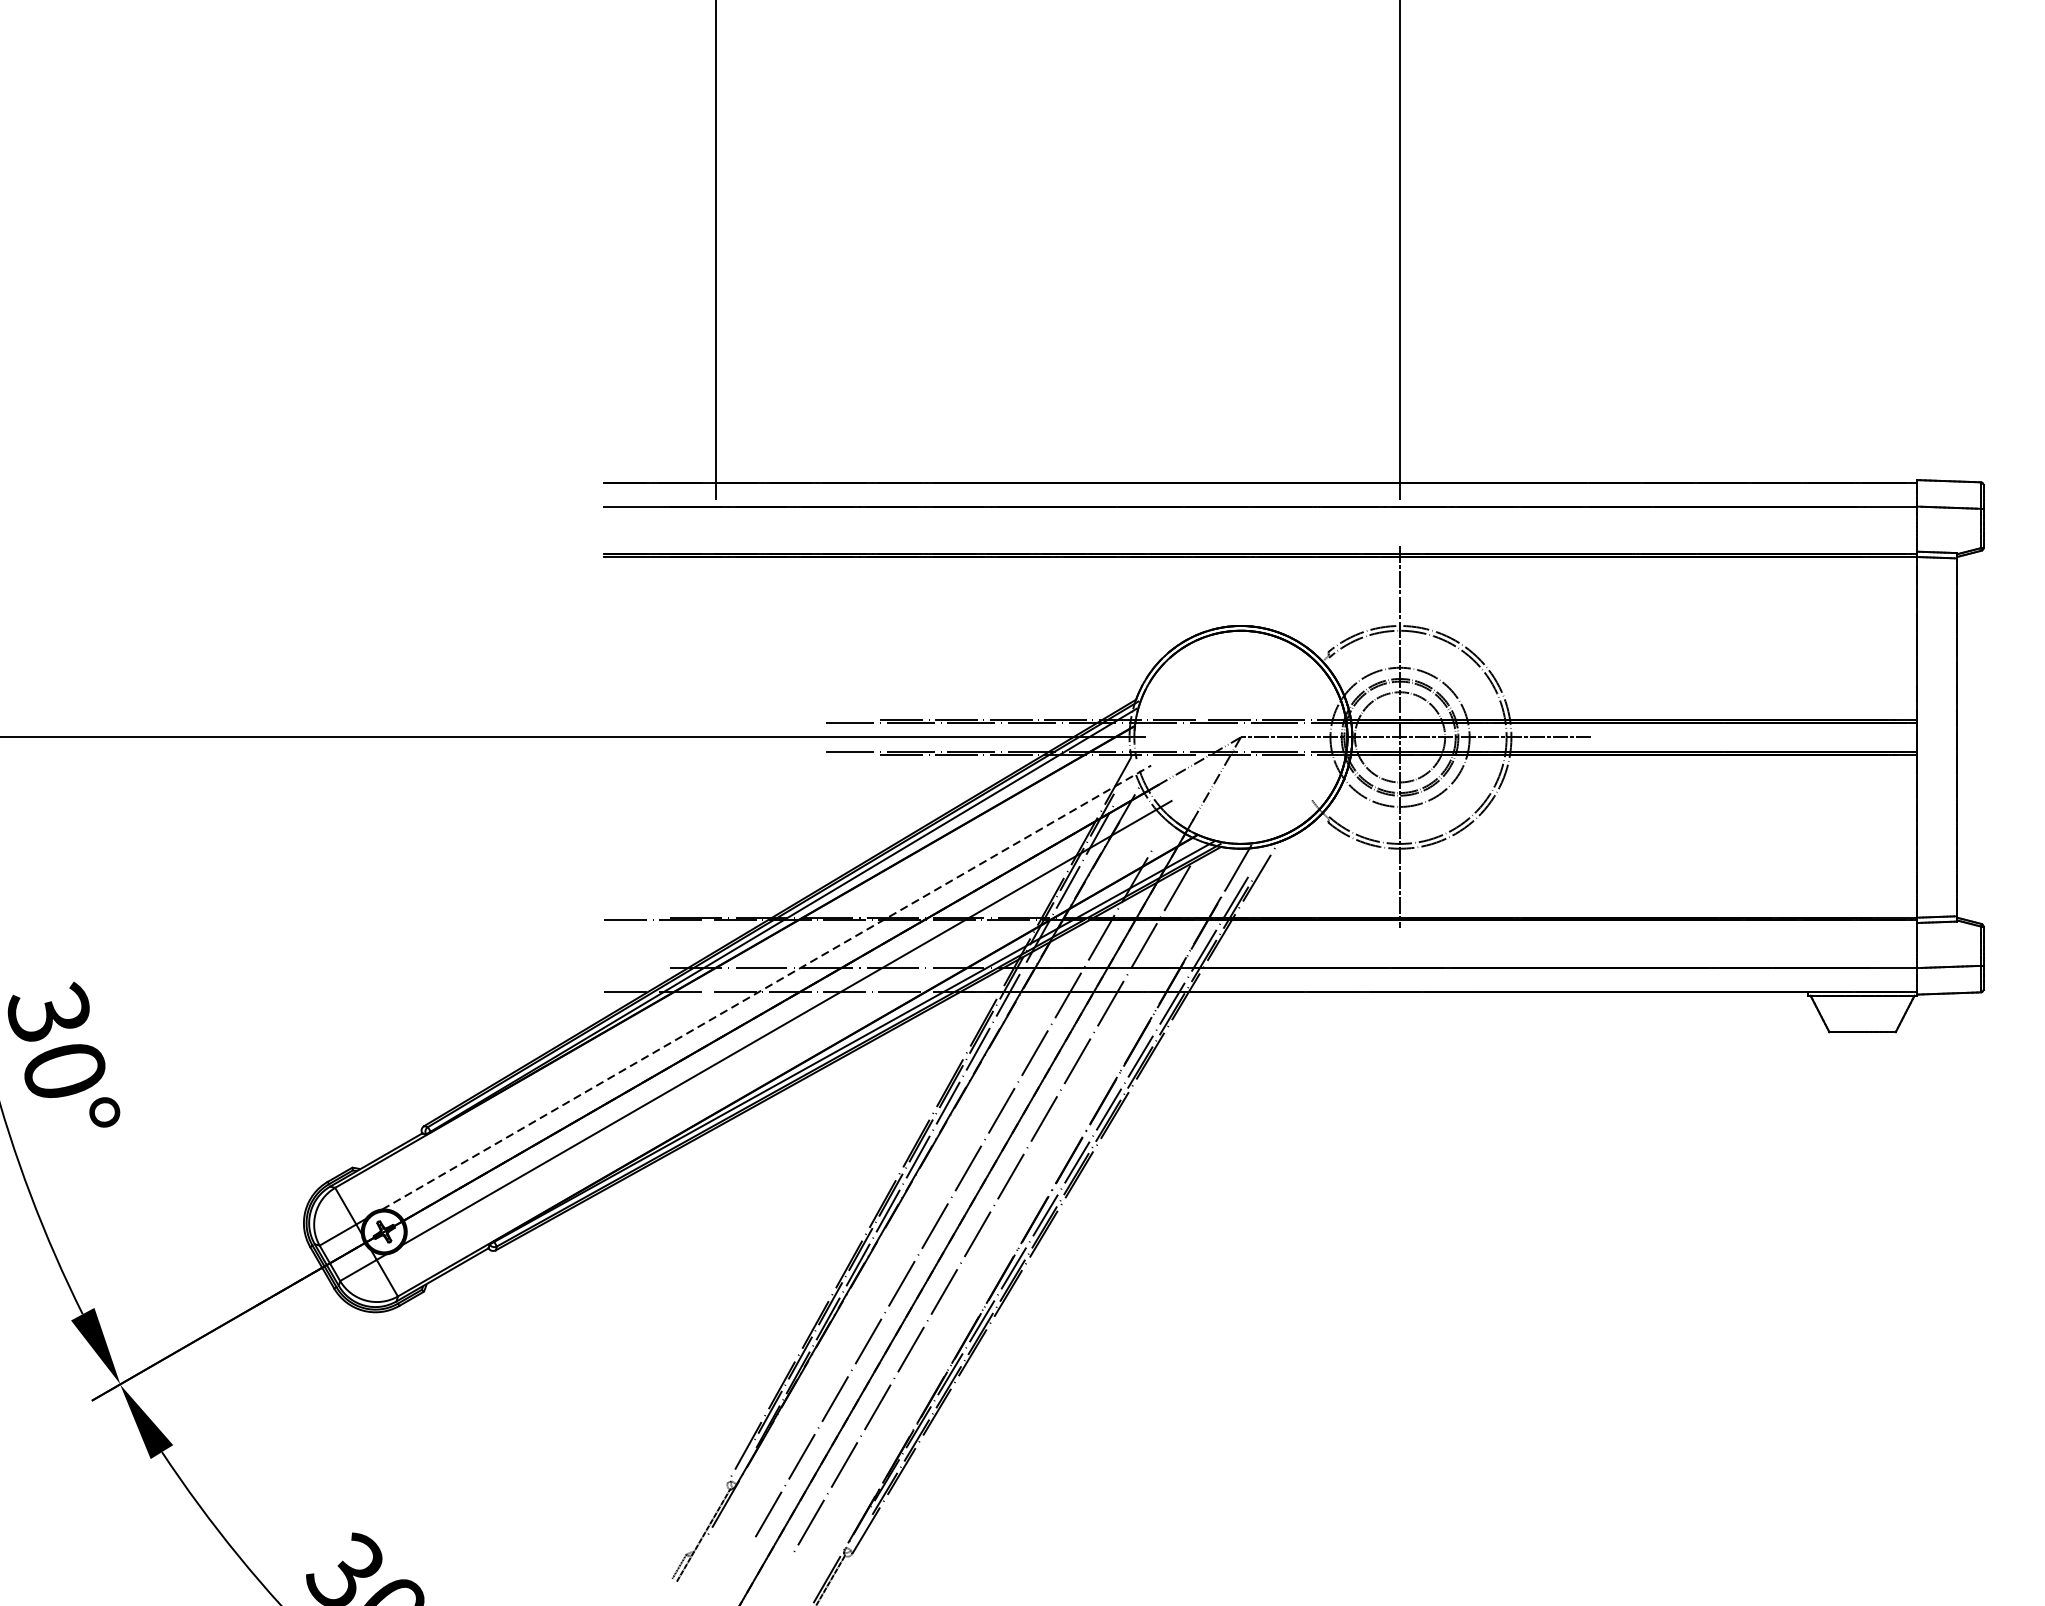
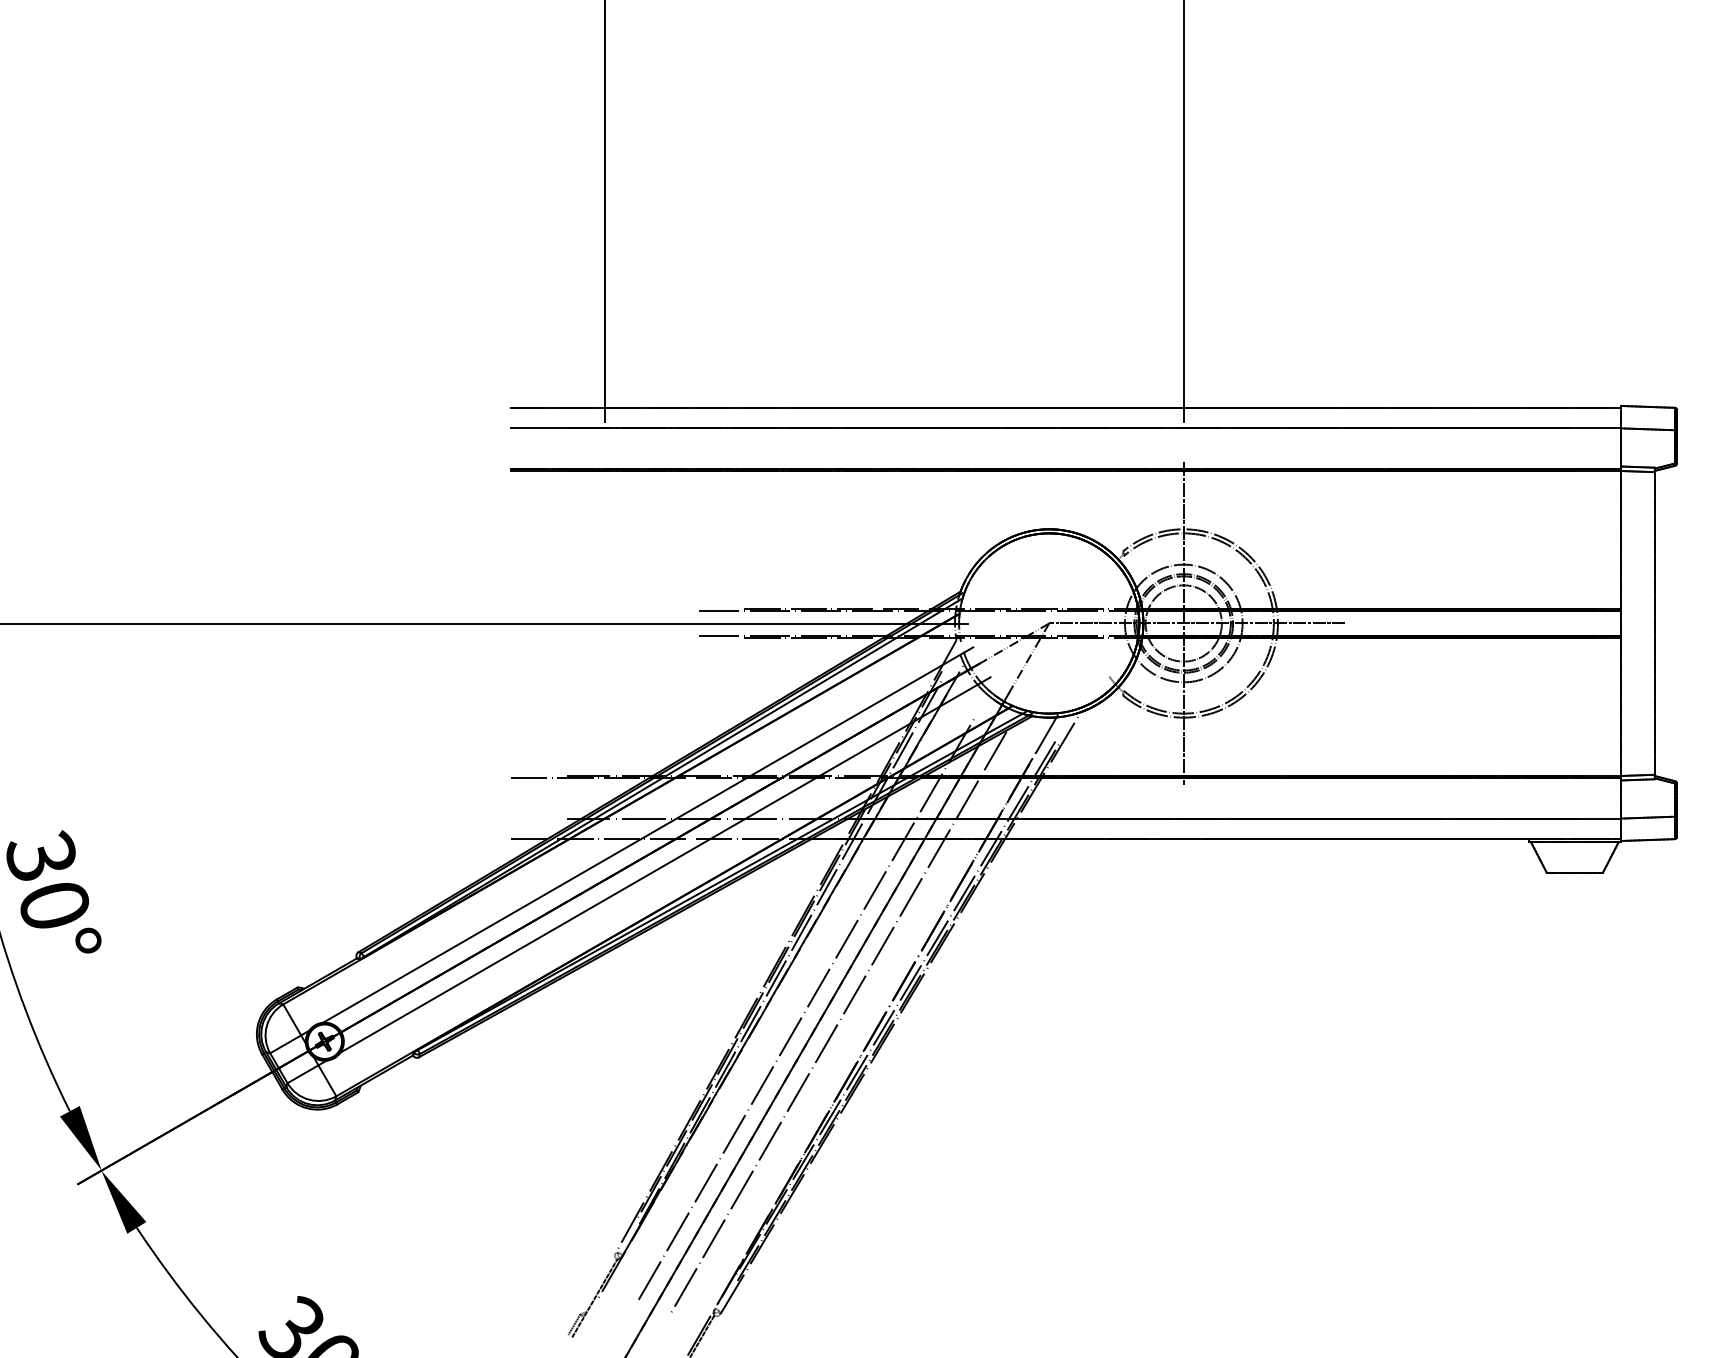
line: (767, 986) -> (648, 834), dashed -> solid

